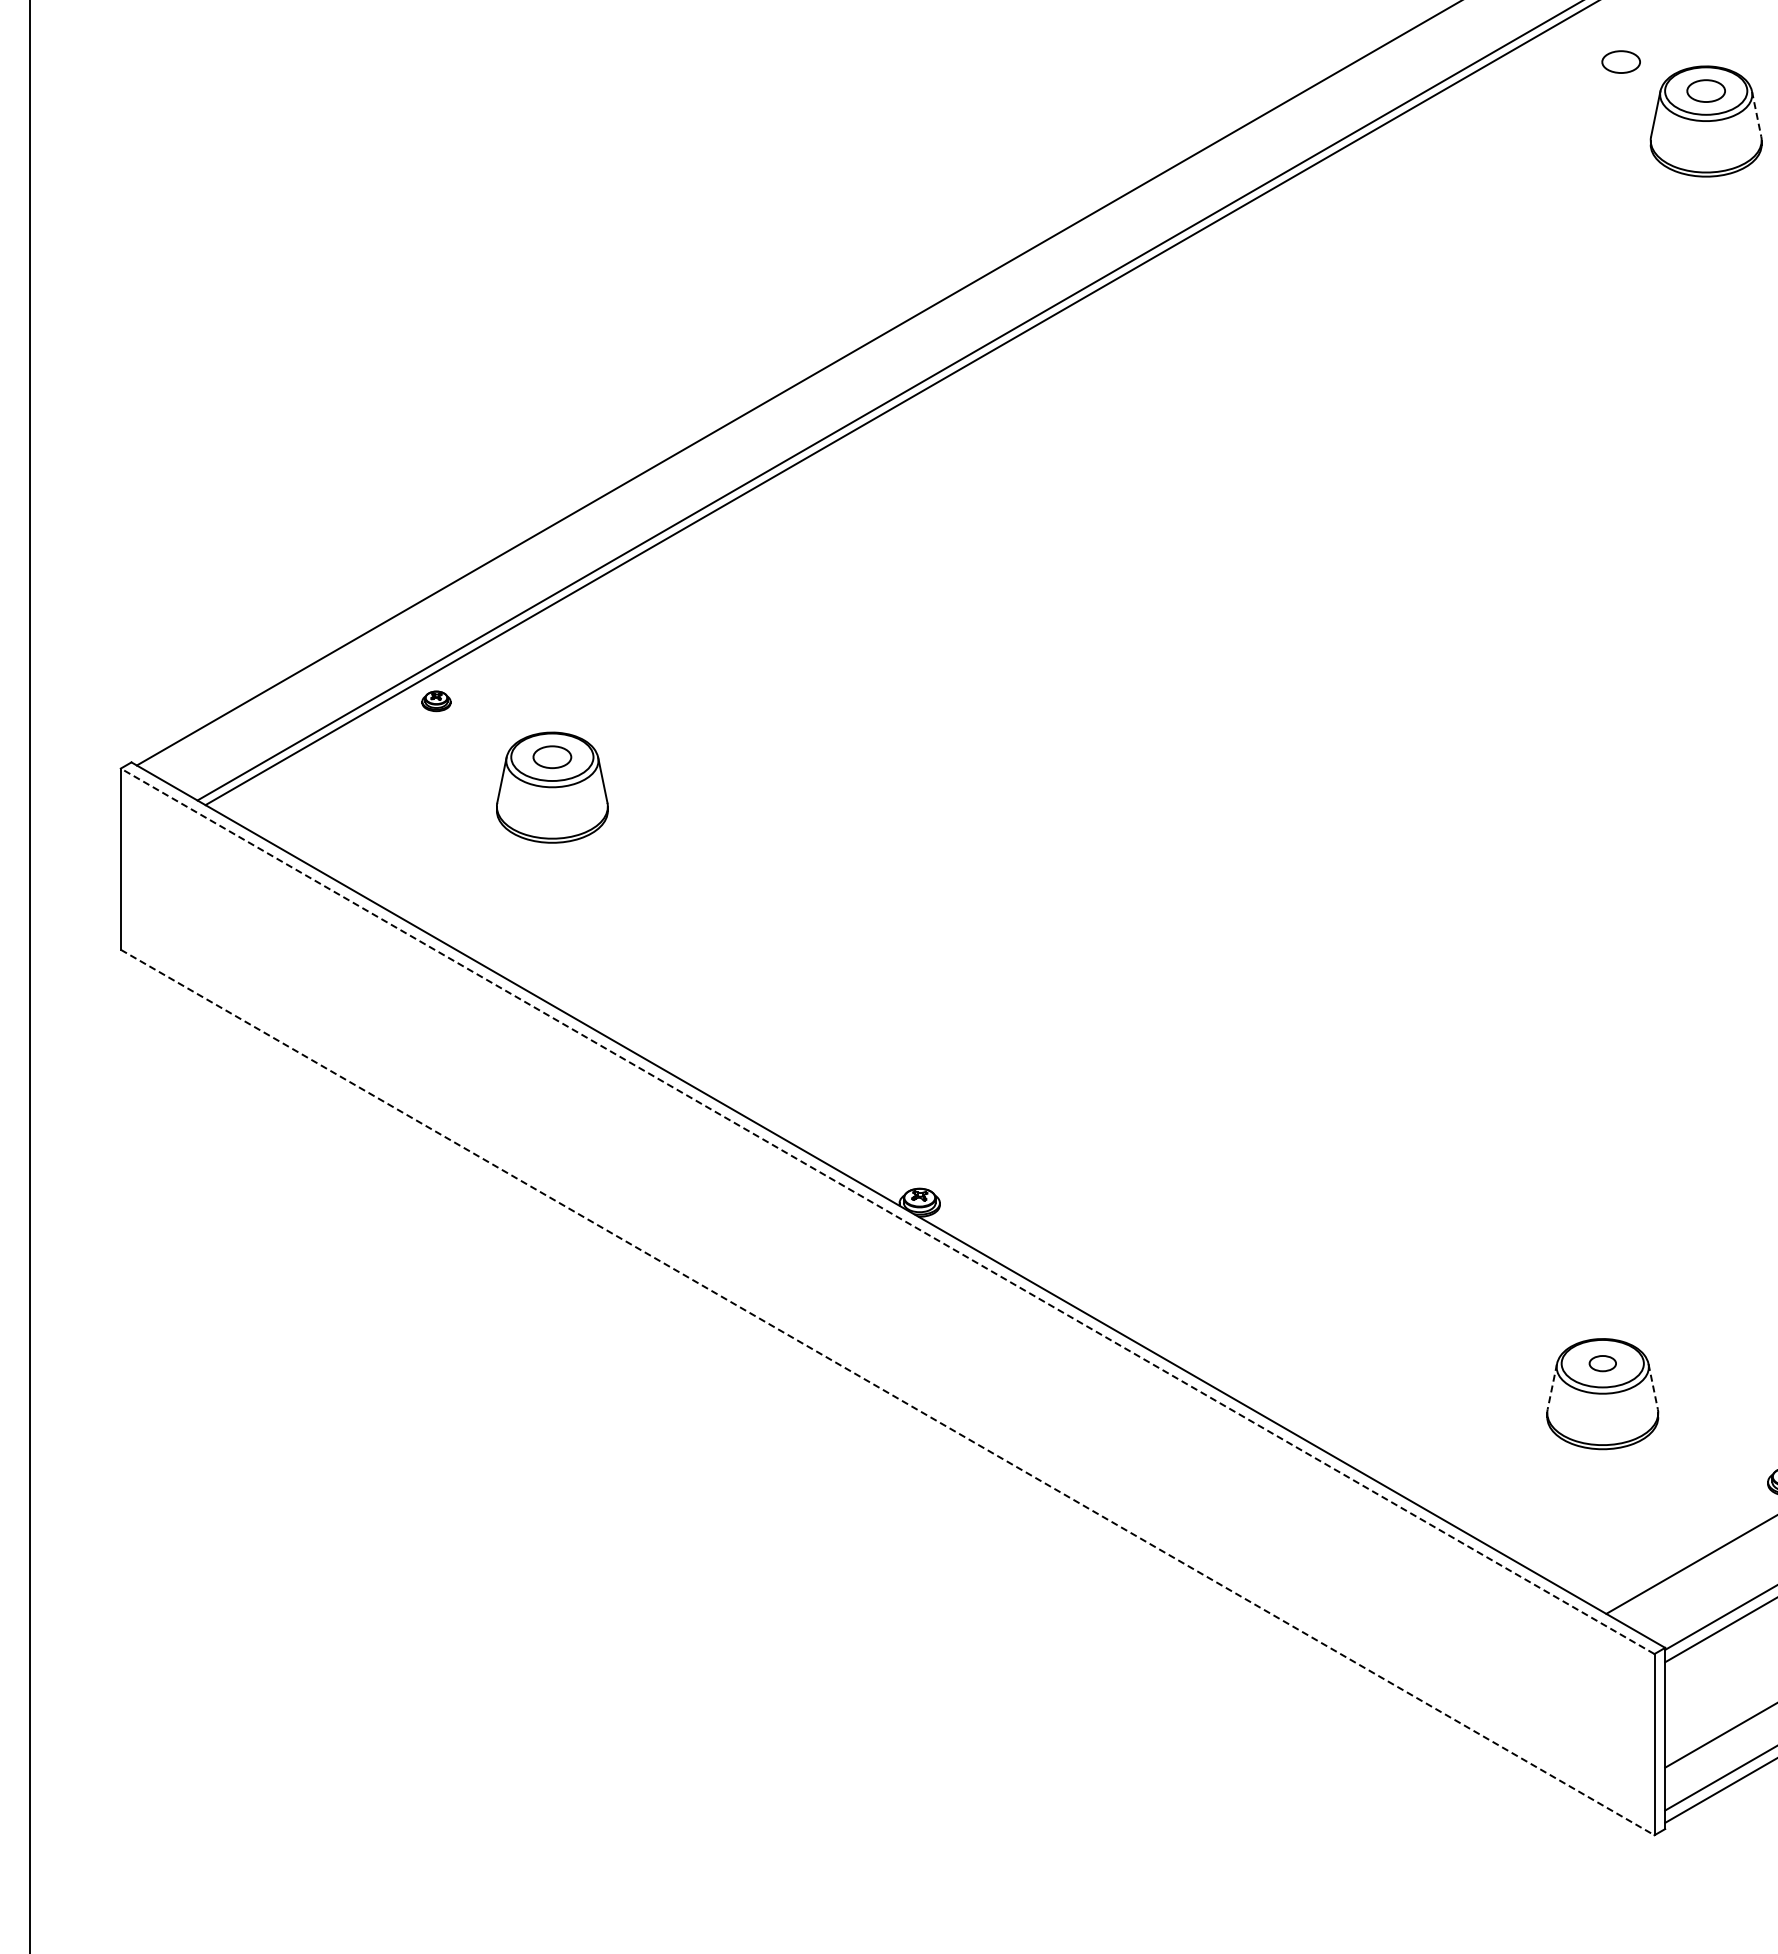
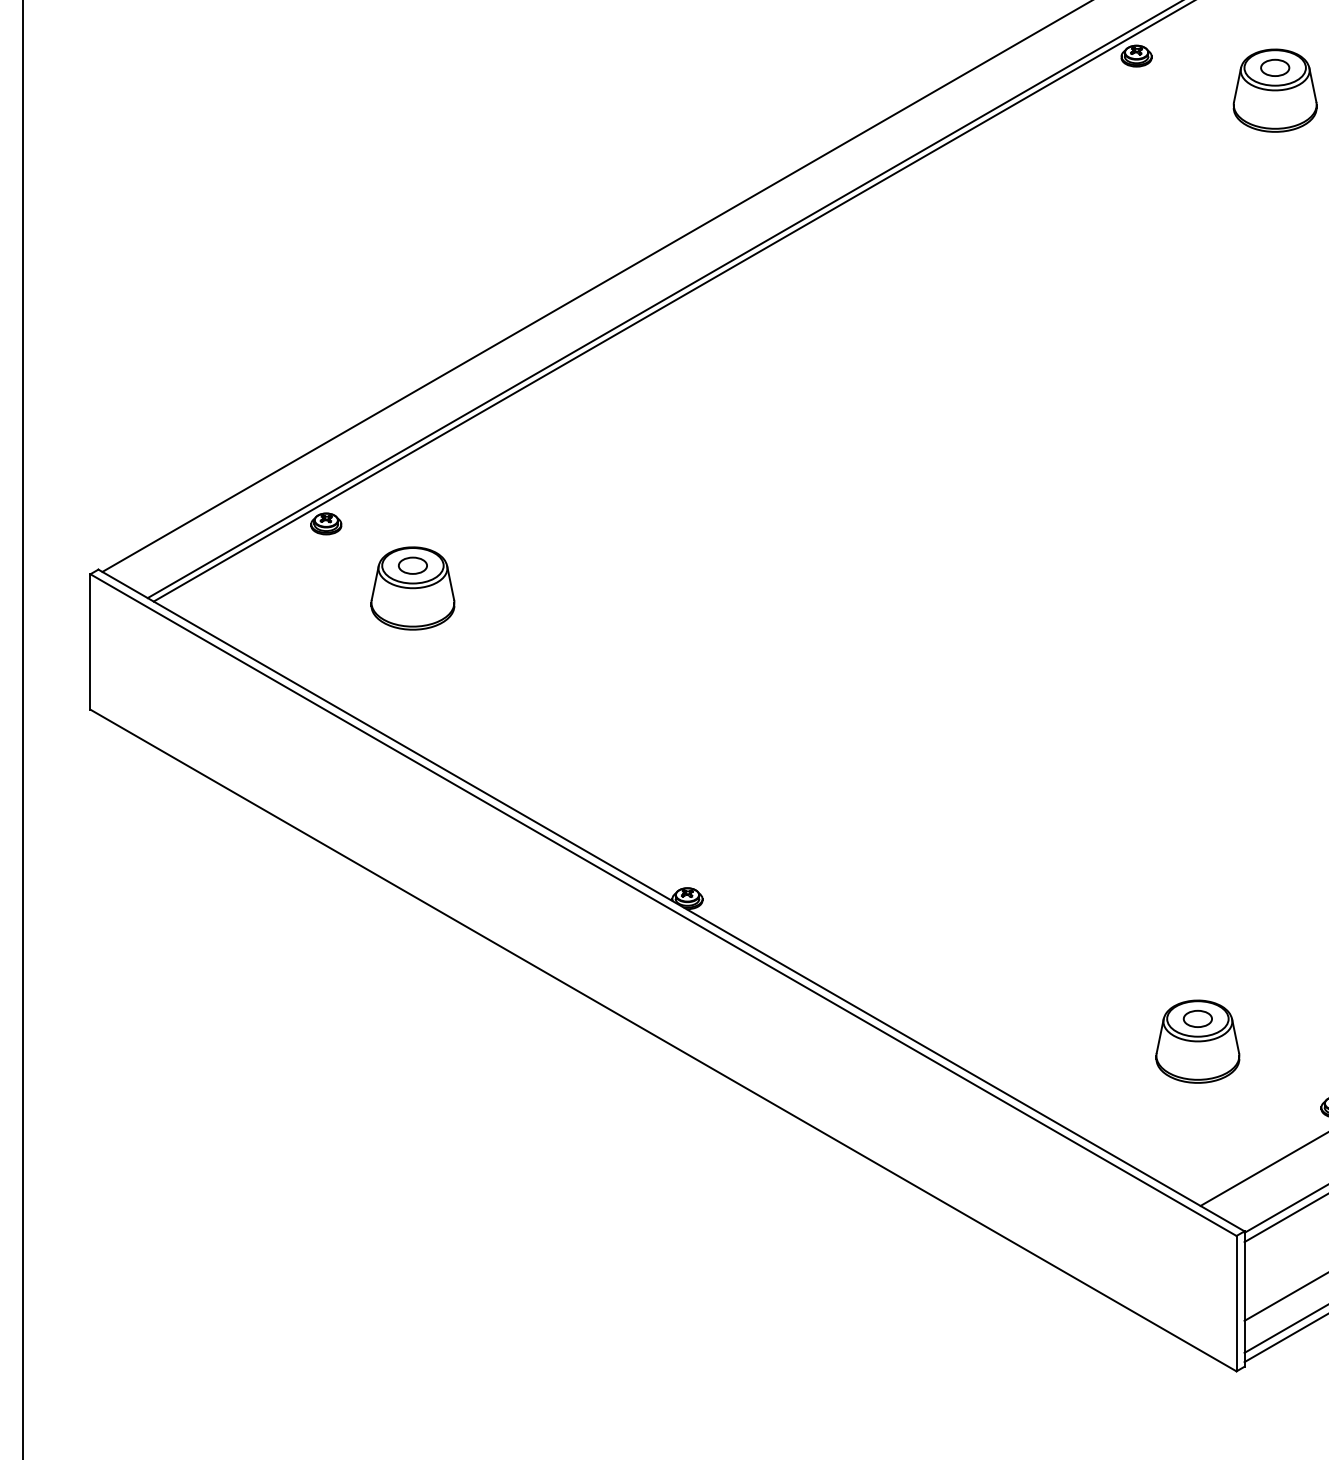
part: (1620, 61) -> (1211, 45), removed
part: (1520, 75) -> (1136, 56), added
line: (1756, 114) -> (1312, 85), dashed -> solid
part: (436, 701) -> (326, 524), size x1.43
line: (887, 1211) -> (663, 905), dashed -> solid
part: (1602, 1363) -> (1197, 1018), size x1.43
line: (1552, 1387) -> (1160, 1036), dashed -> solid
line: (1653, 1387) -> (1235, 1036), dashed -> solid
line: (888, 1392) -> (664, 1040), dashed -> solid

